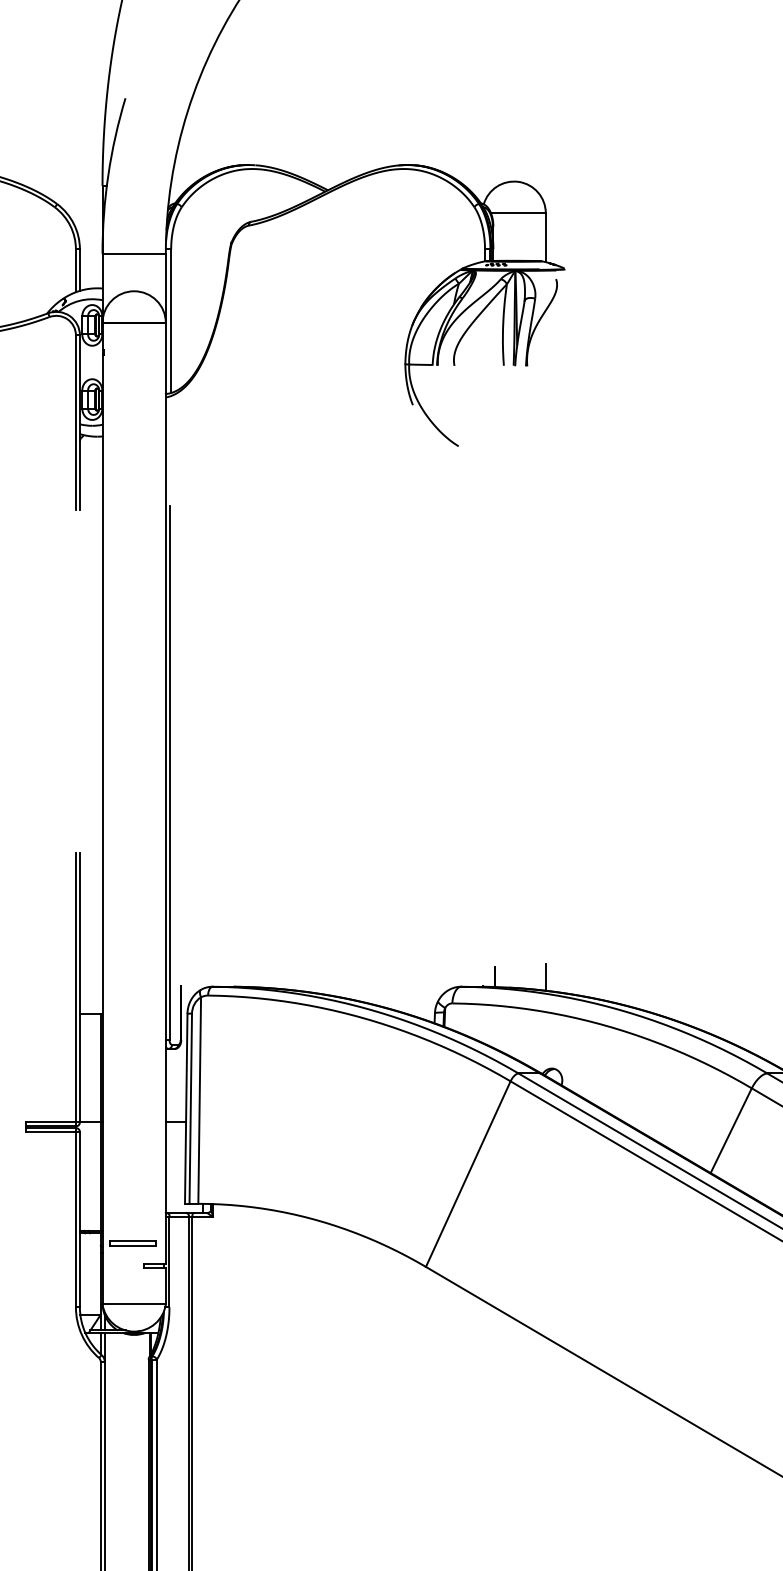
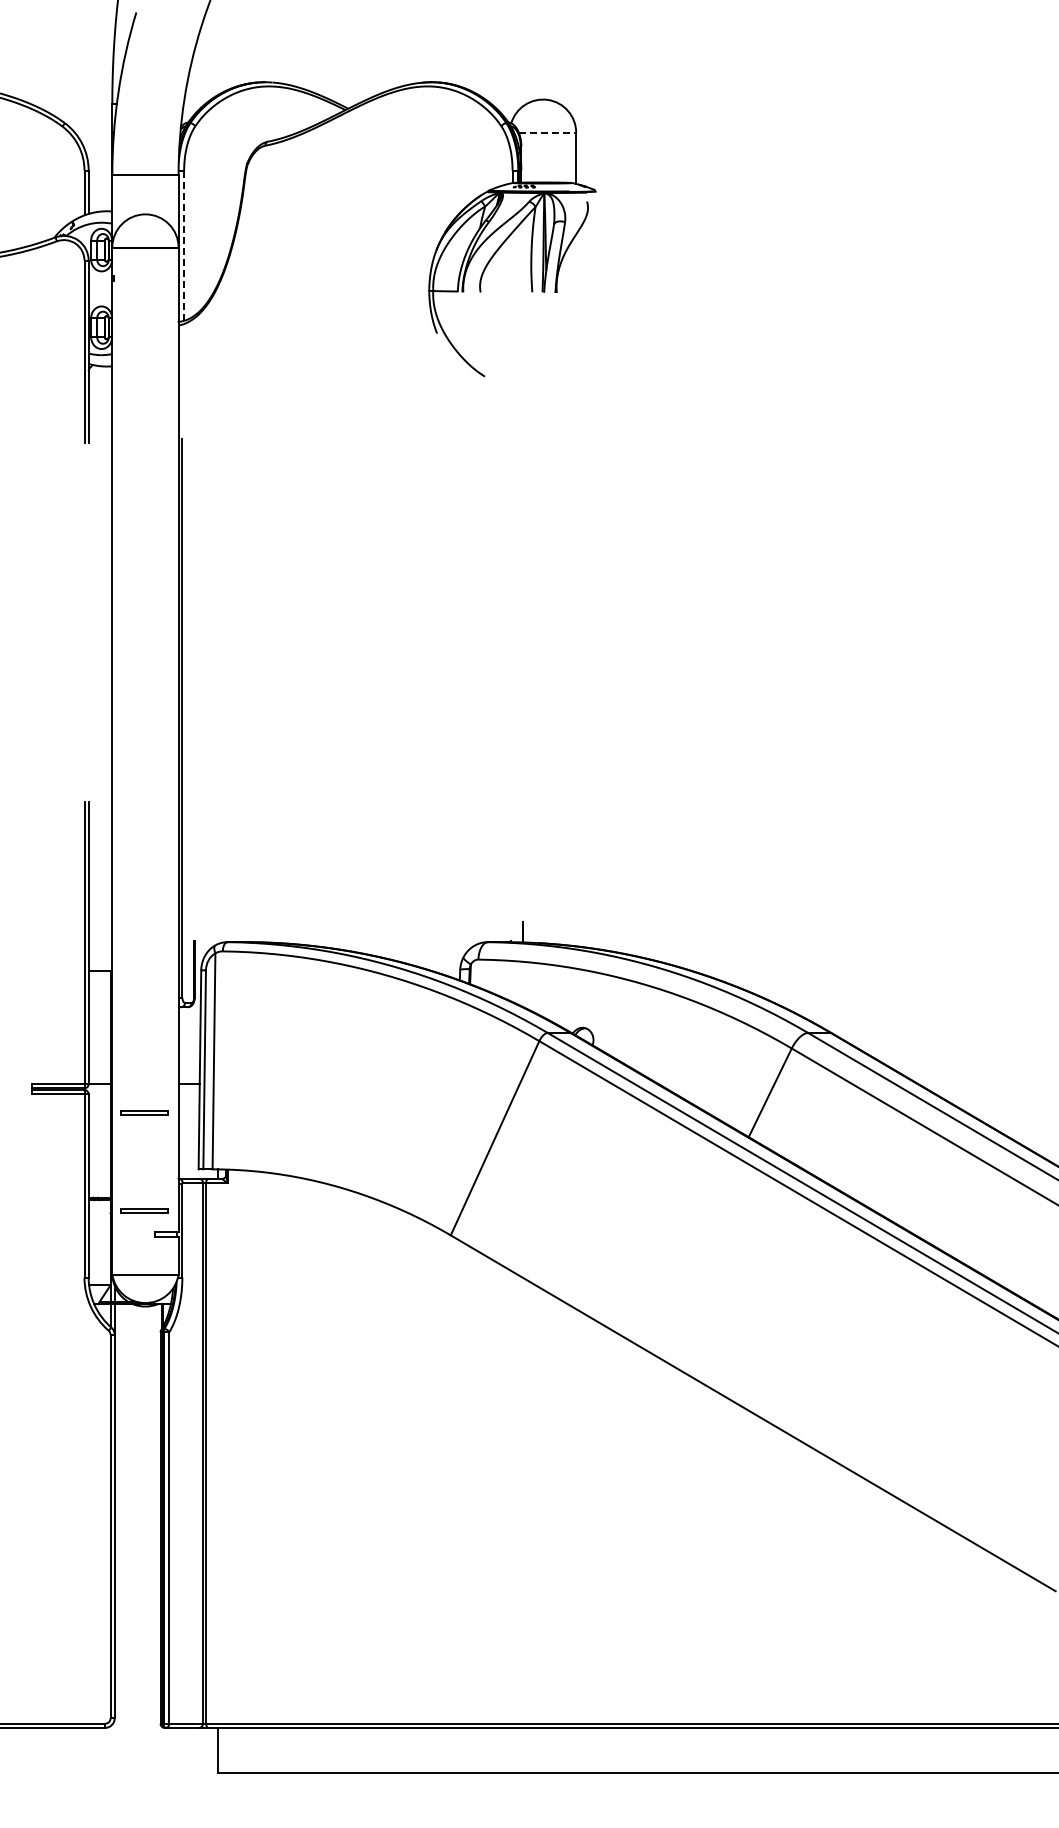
line: (518, 213) -> (547, 132), solid -> dashed
line: (171, 321) -> (184, 246), solid -> dashed
line: (546, 977) -> (576, 932), removed
part: (133, 1149) -> (144, 1112), added

